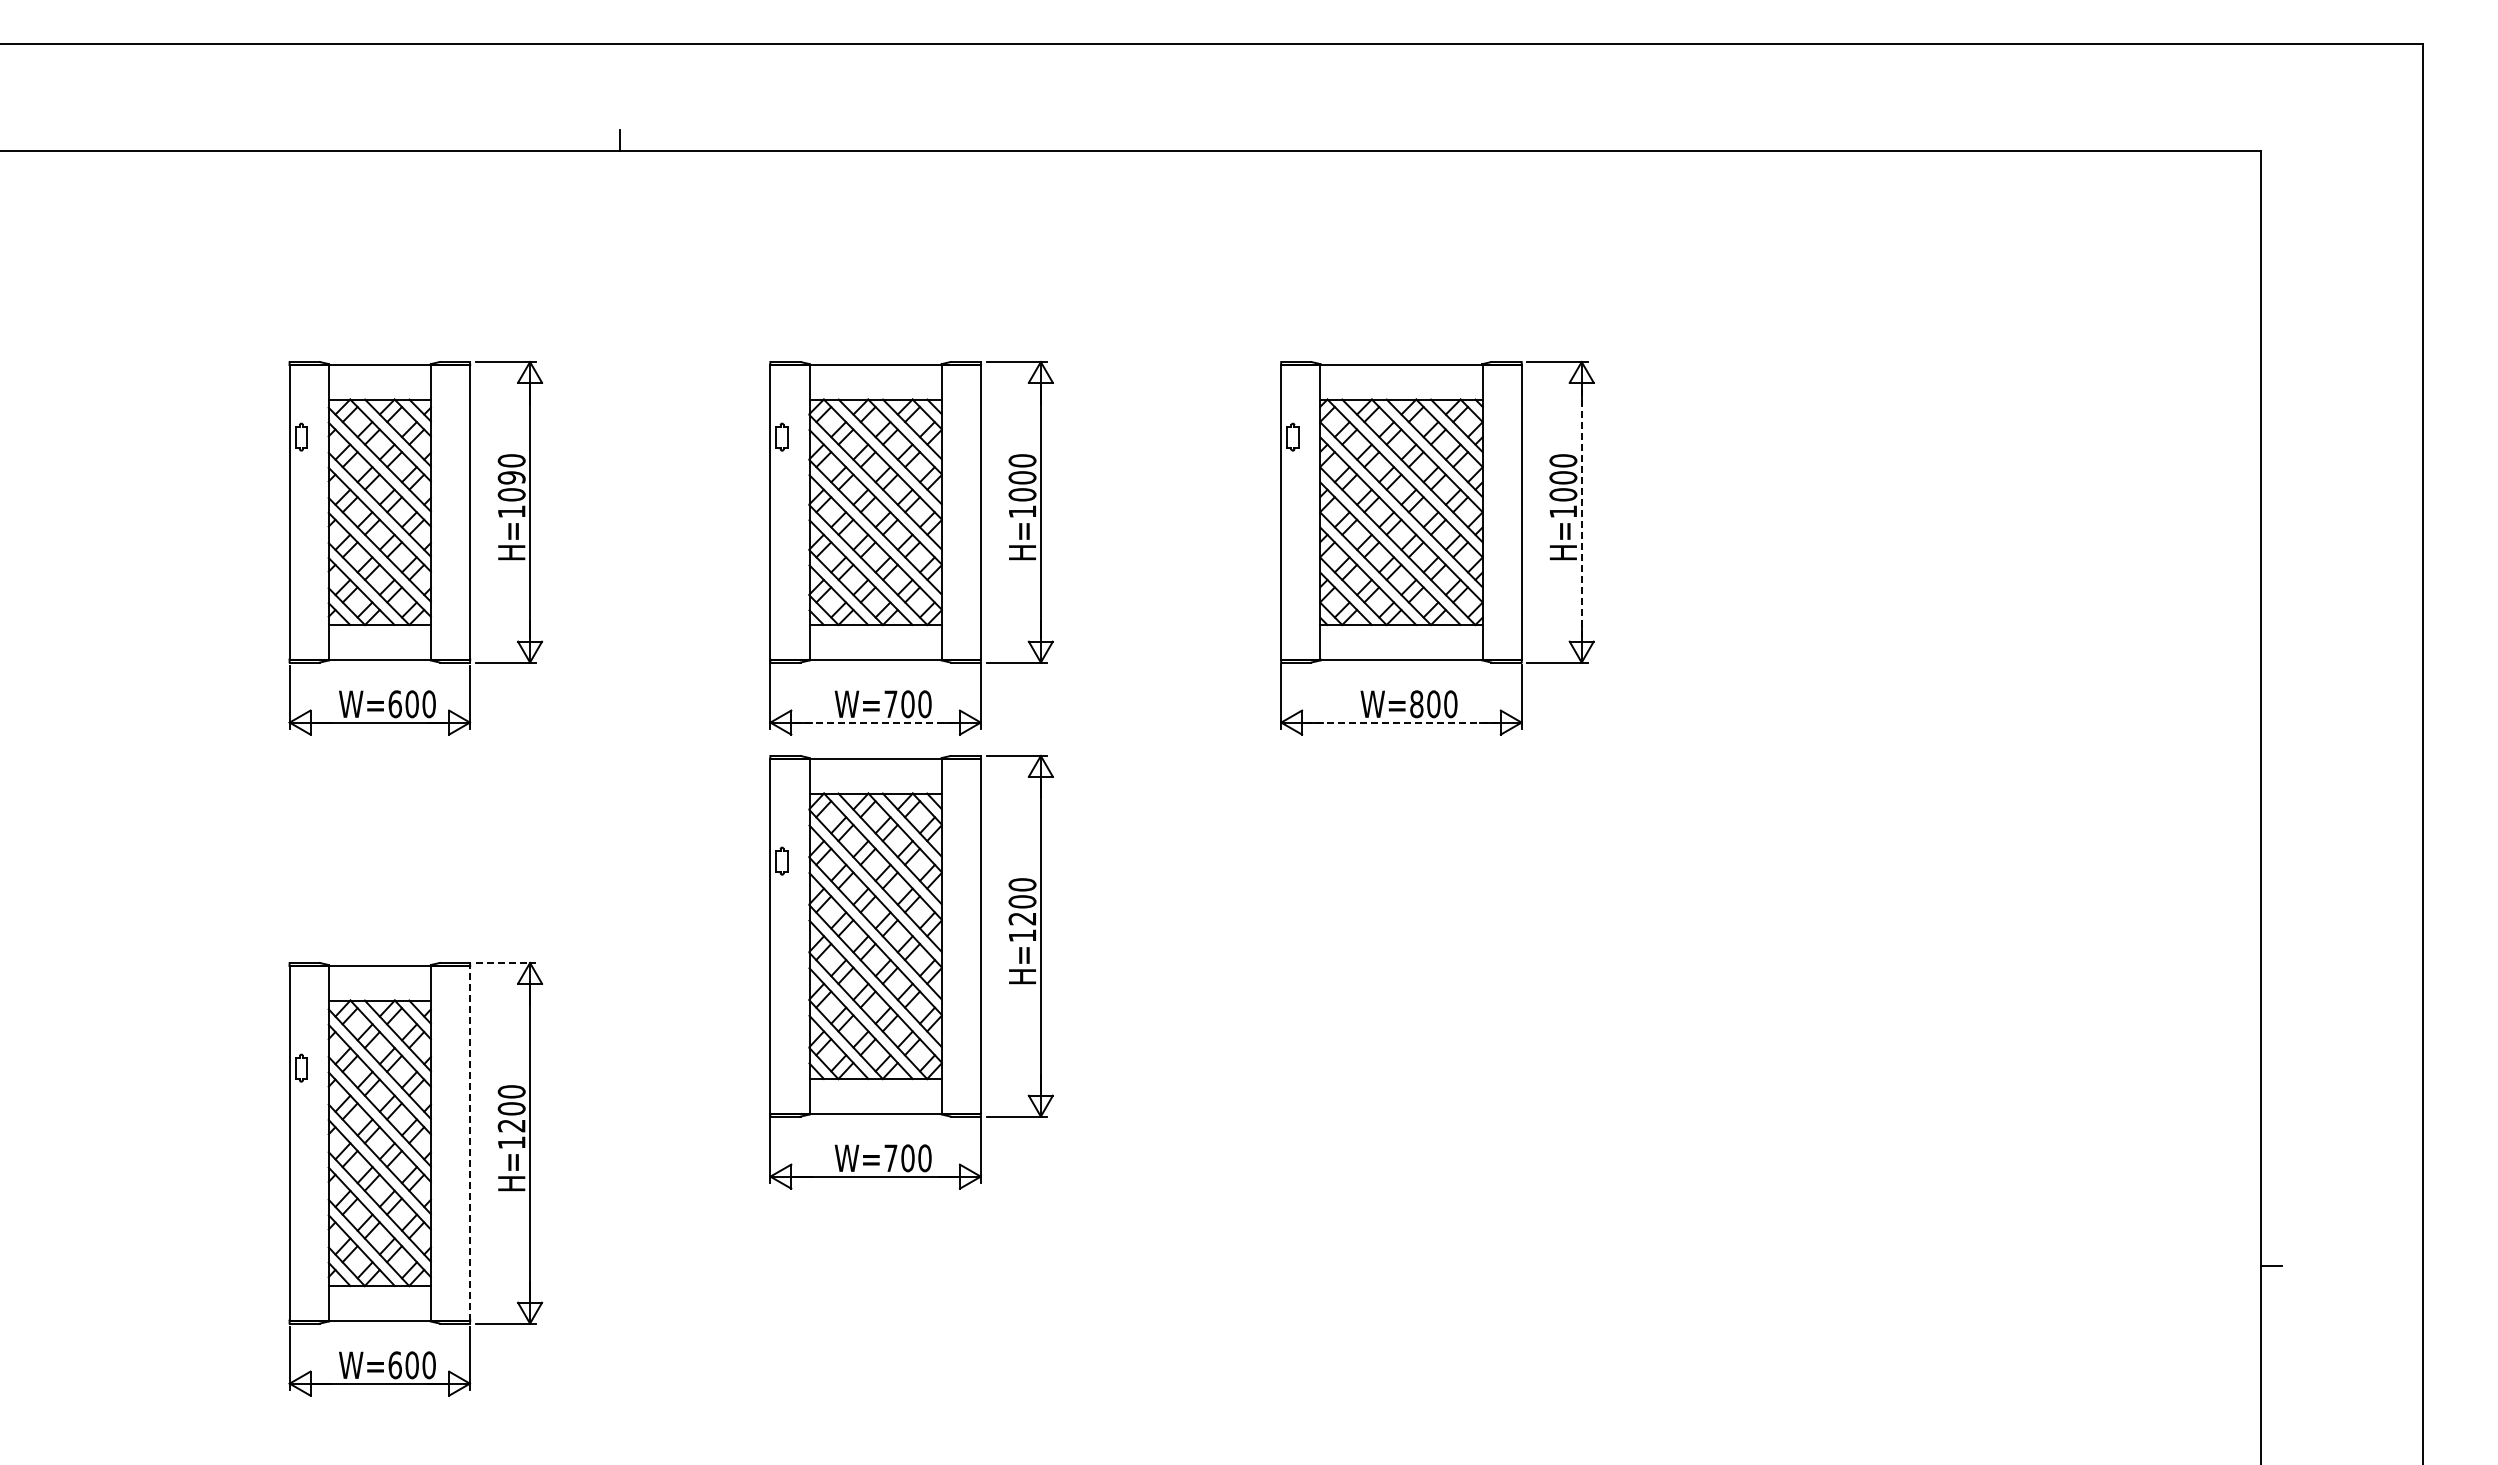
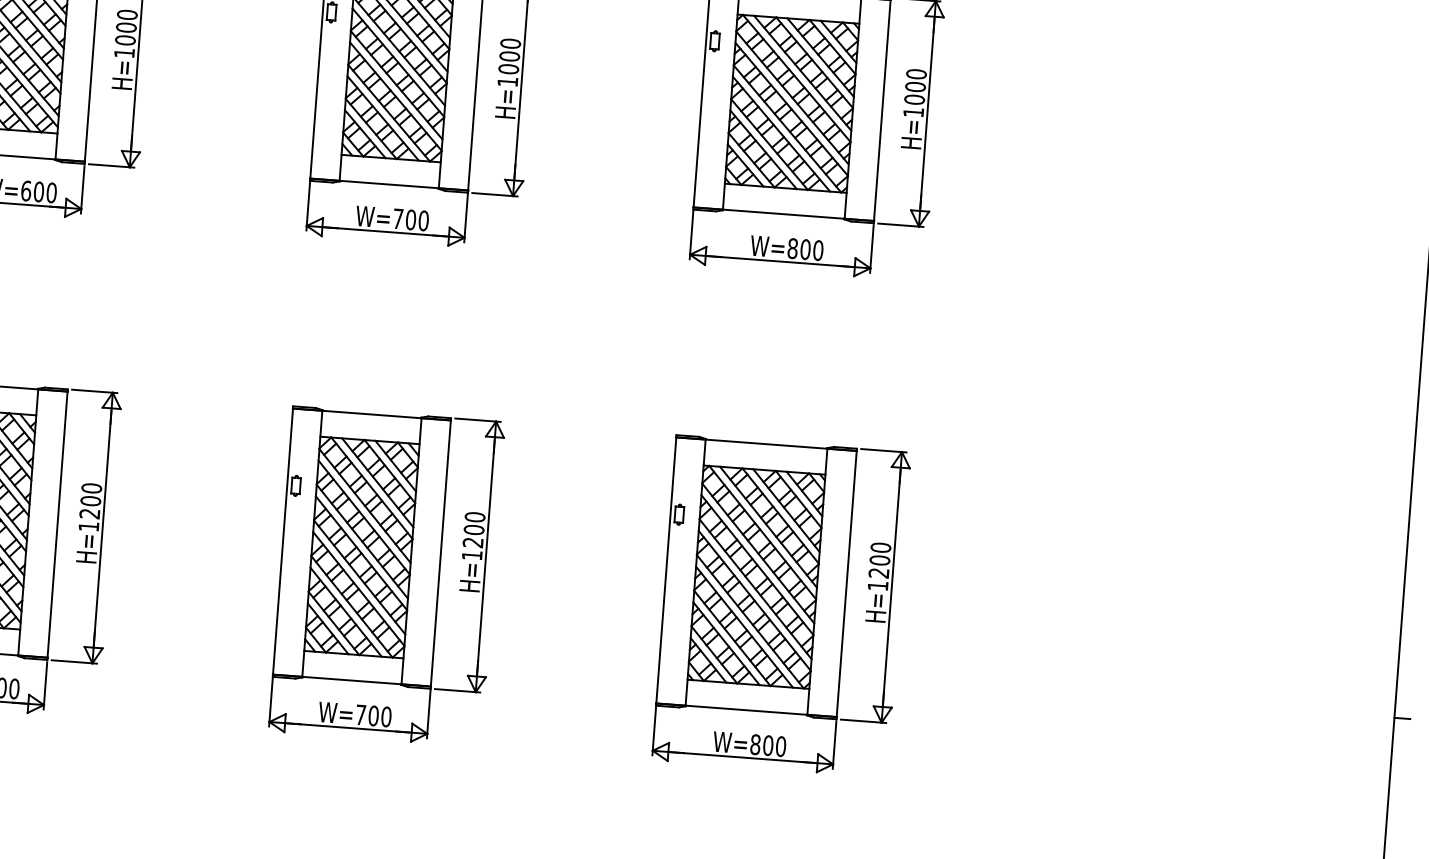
text: (511, 477) -> (126, 27), H=1090 -> H=1000
line: (1581, 511) -> (927, 113), dashed -> solid
line: (876, 722) -> (386, 231), dashed -> solid
line: (1401, 722) -> (780, 261), dashed -> solid
line: (506, 962) -> (95, 391), dashed -> solid
part: (911, 971) -> (386, 576), moved
line: (469, 1142) -> (57, 524), dashed -> solid
part: (1437, 1178) -> (781, 605), added

